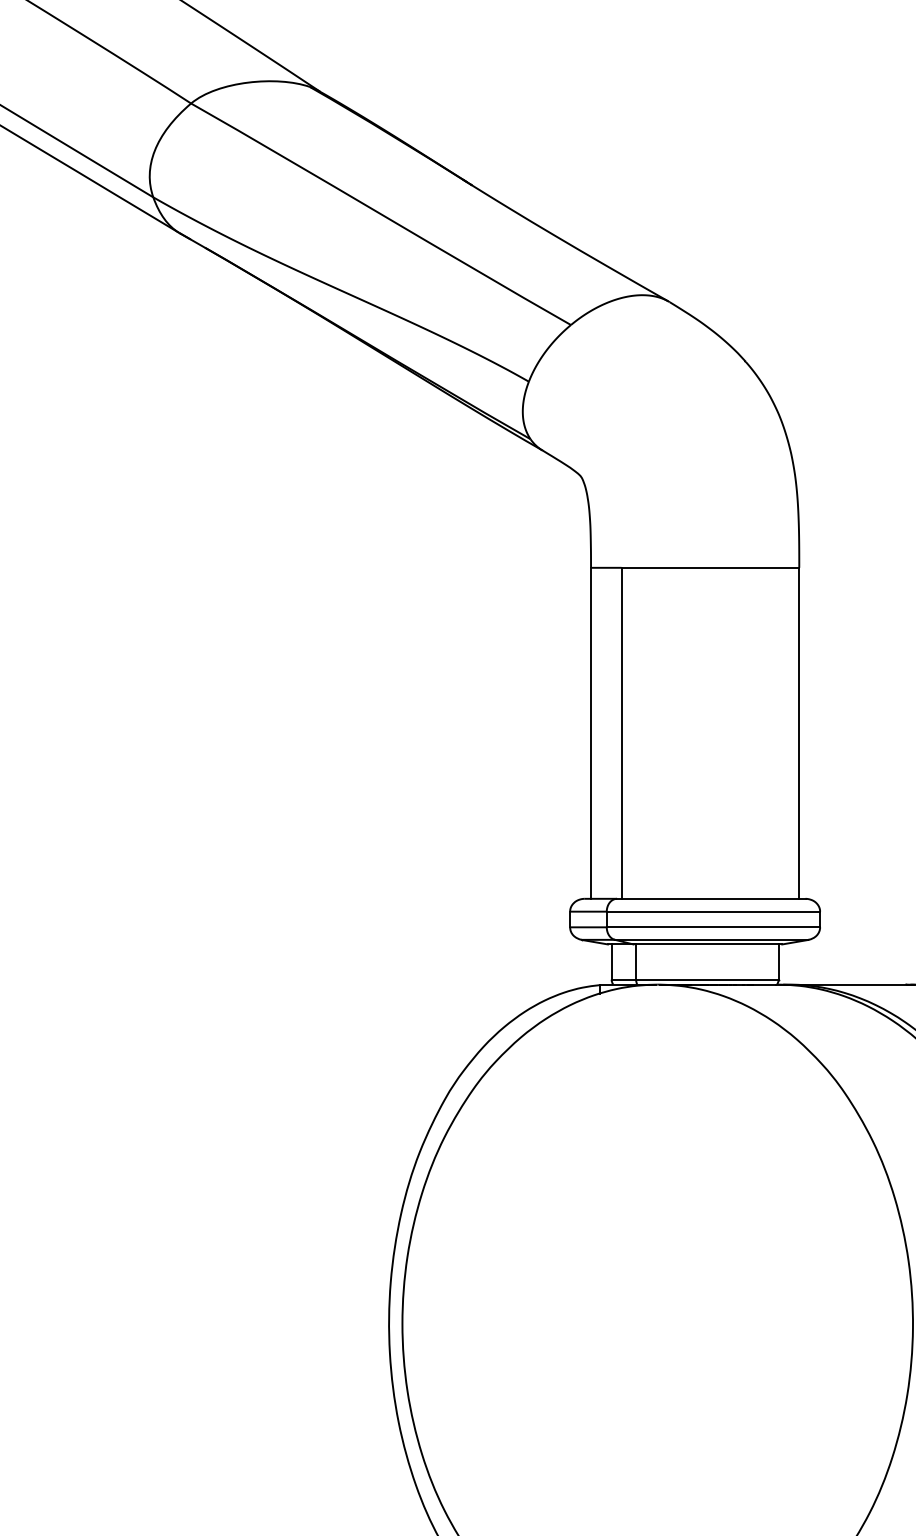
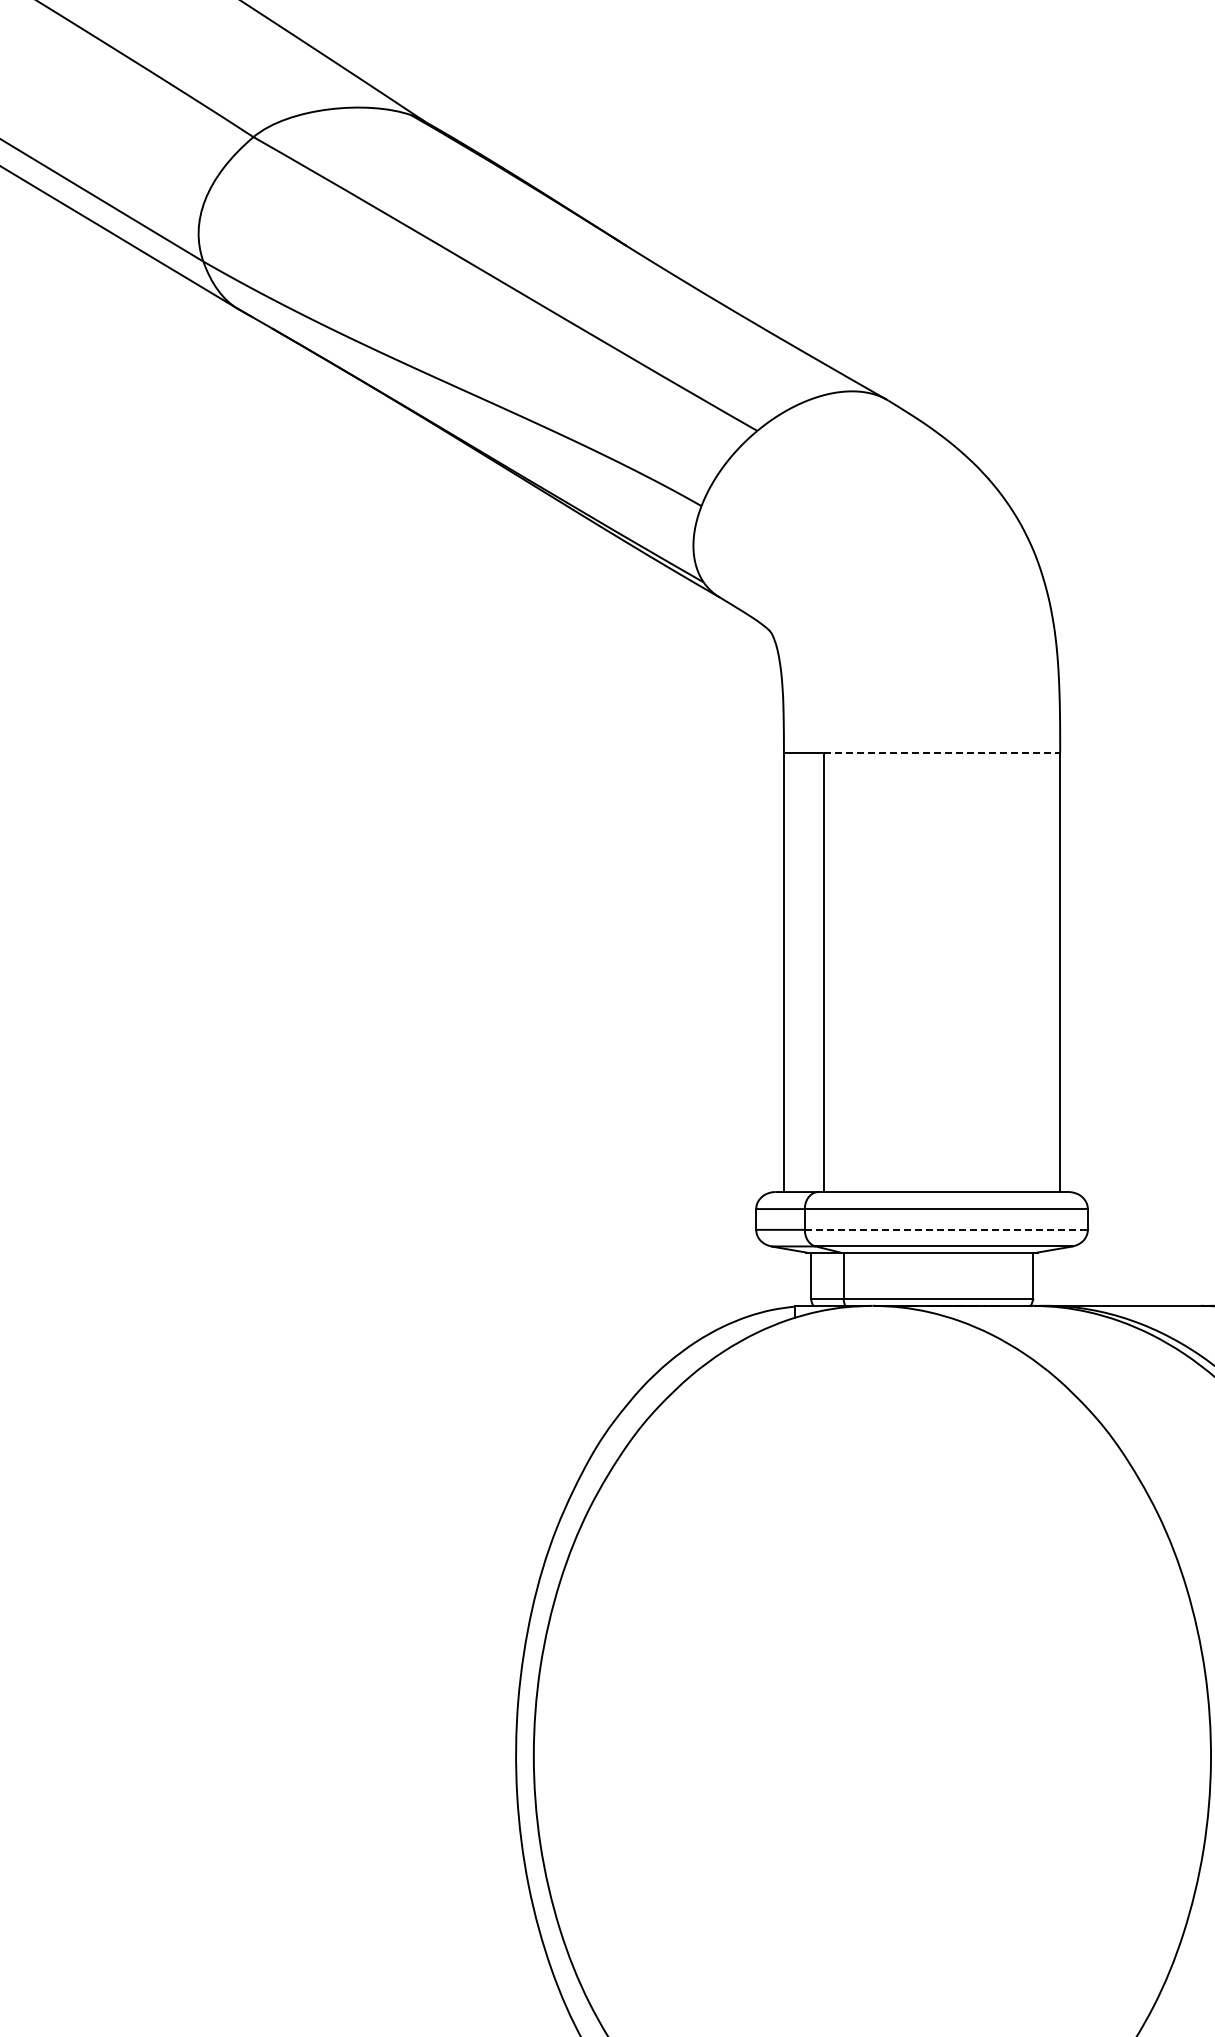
line: (710, 567) -> (942, 752), solid -> dashed
line: (713, 927) -> (946, 1229), solid -> dashed

